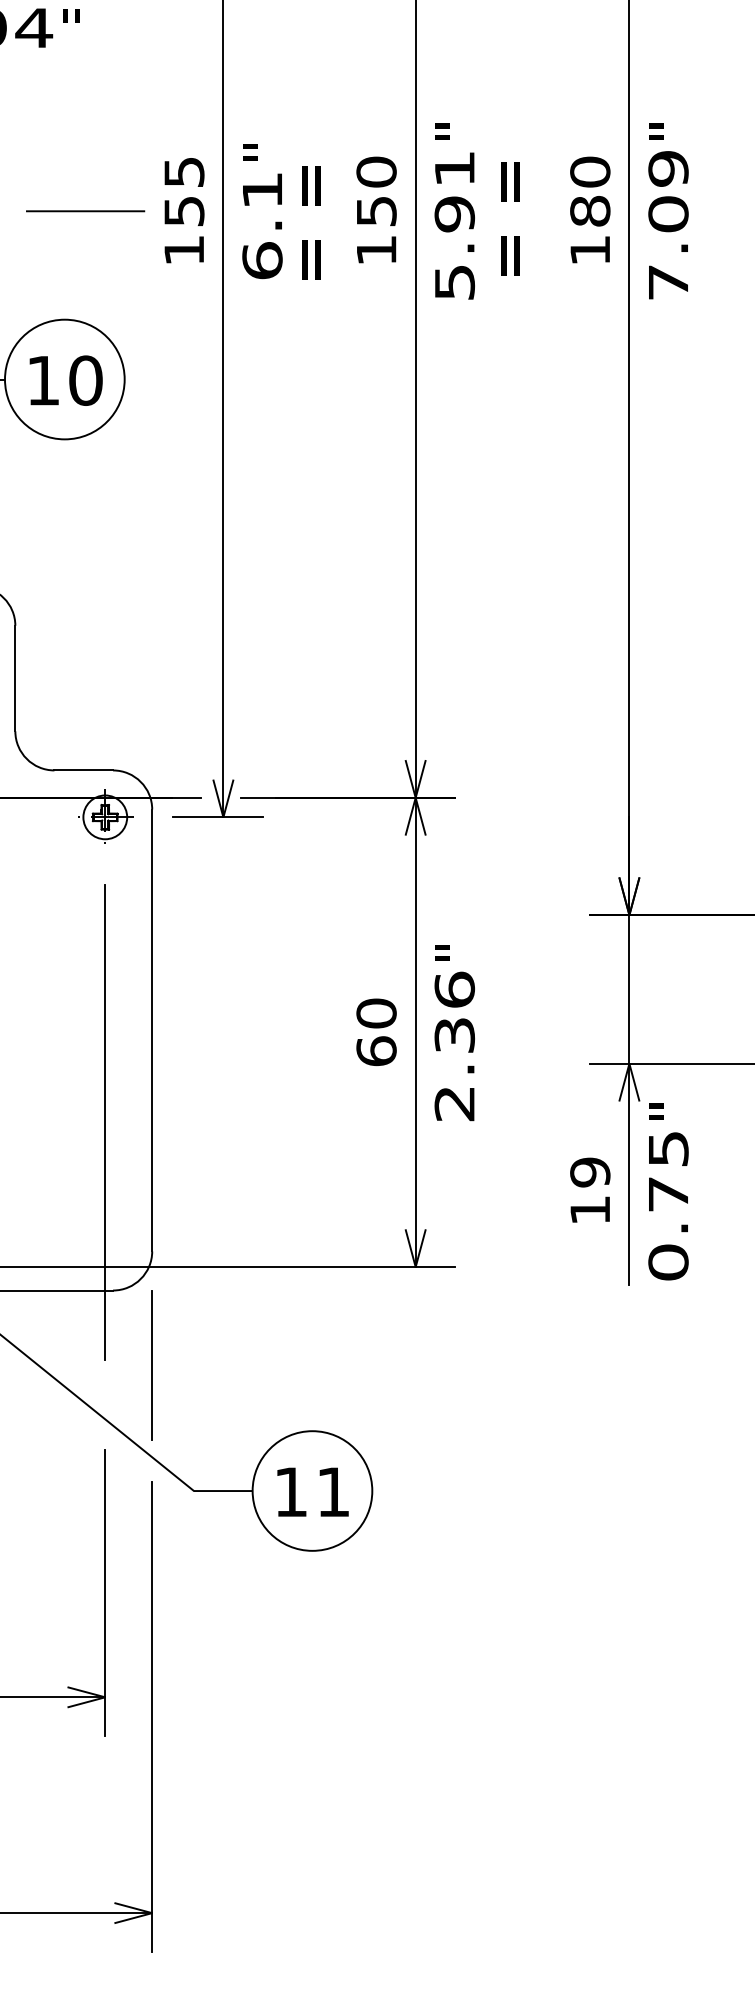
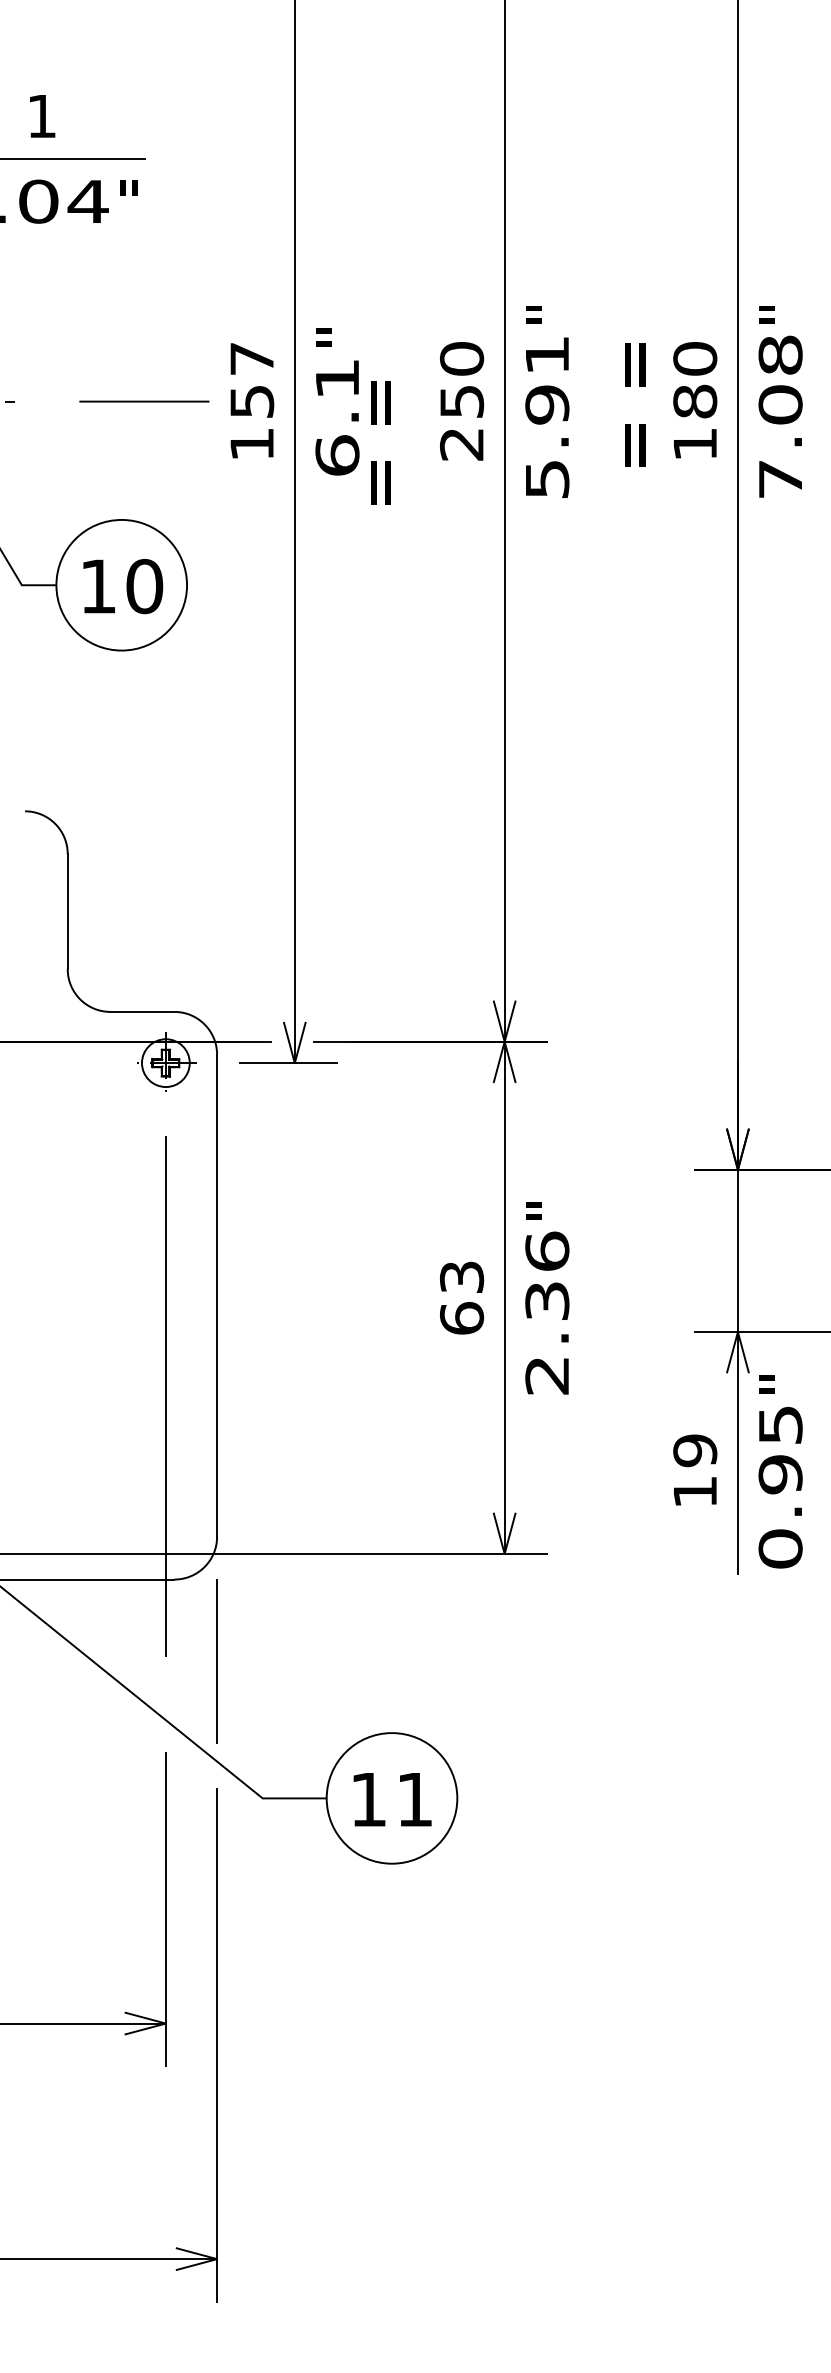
text: (668, 169) -> (780, 355), 7.09 -> 7.08
text: (184, 171) -> (252, 358), 155 -> 157
text: (510, 218) -> (635, 404), moved
text: (311, 222) -> (380, 442), moved
text: (376, 250) -> (461, 444), 150 -> 250
text: (377, 1013) -> (462, 1277), 60 -> 63
text: (668, 1194) -> (780, 1474), 0.75 -> 0.95

